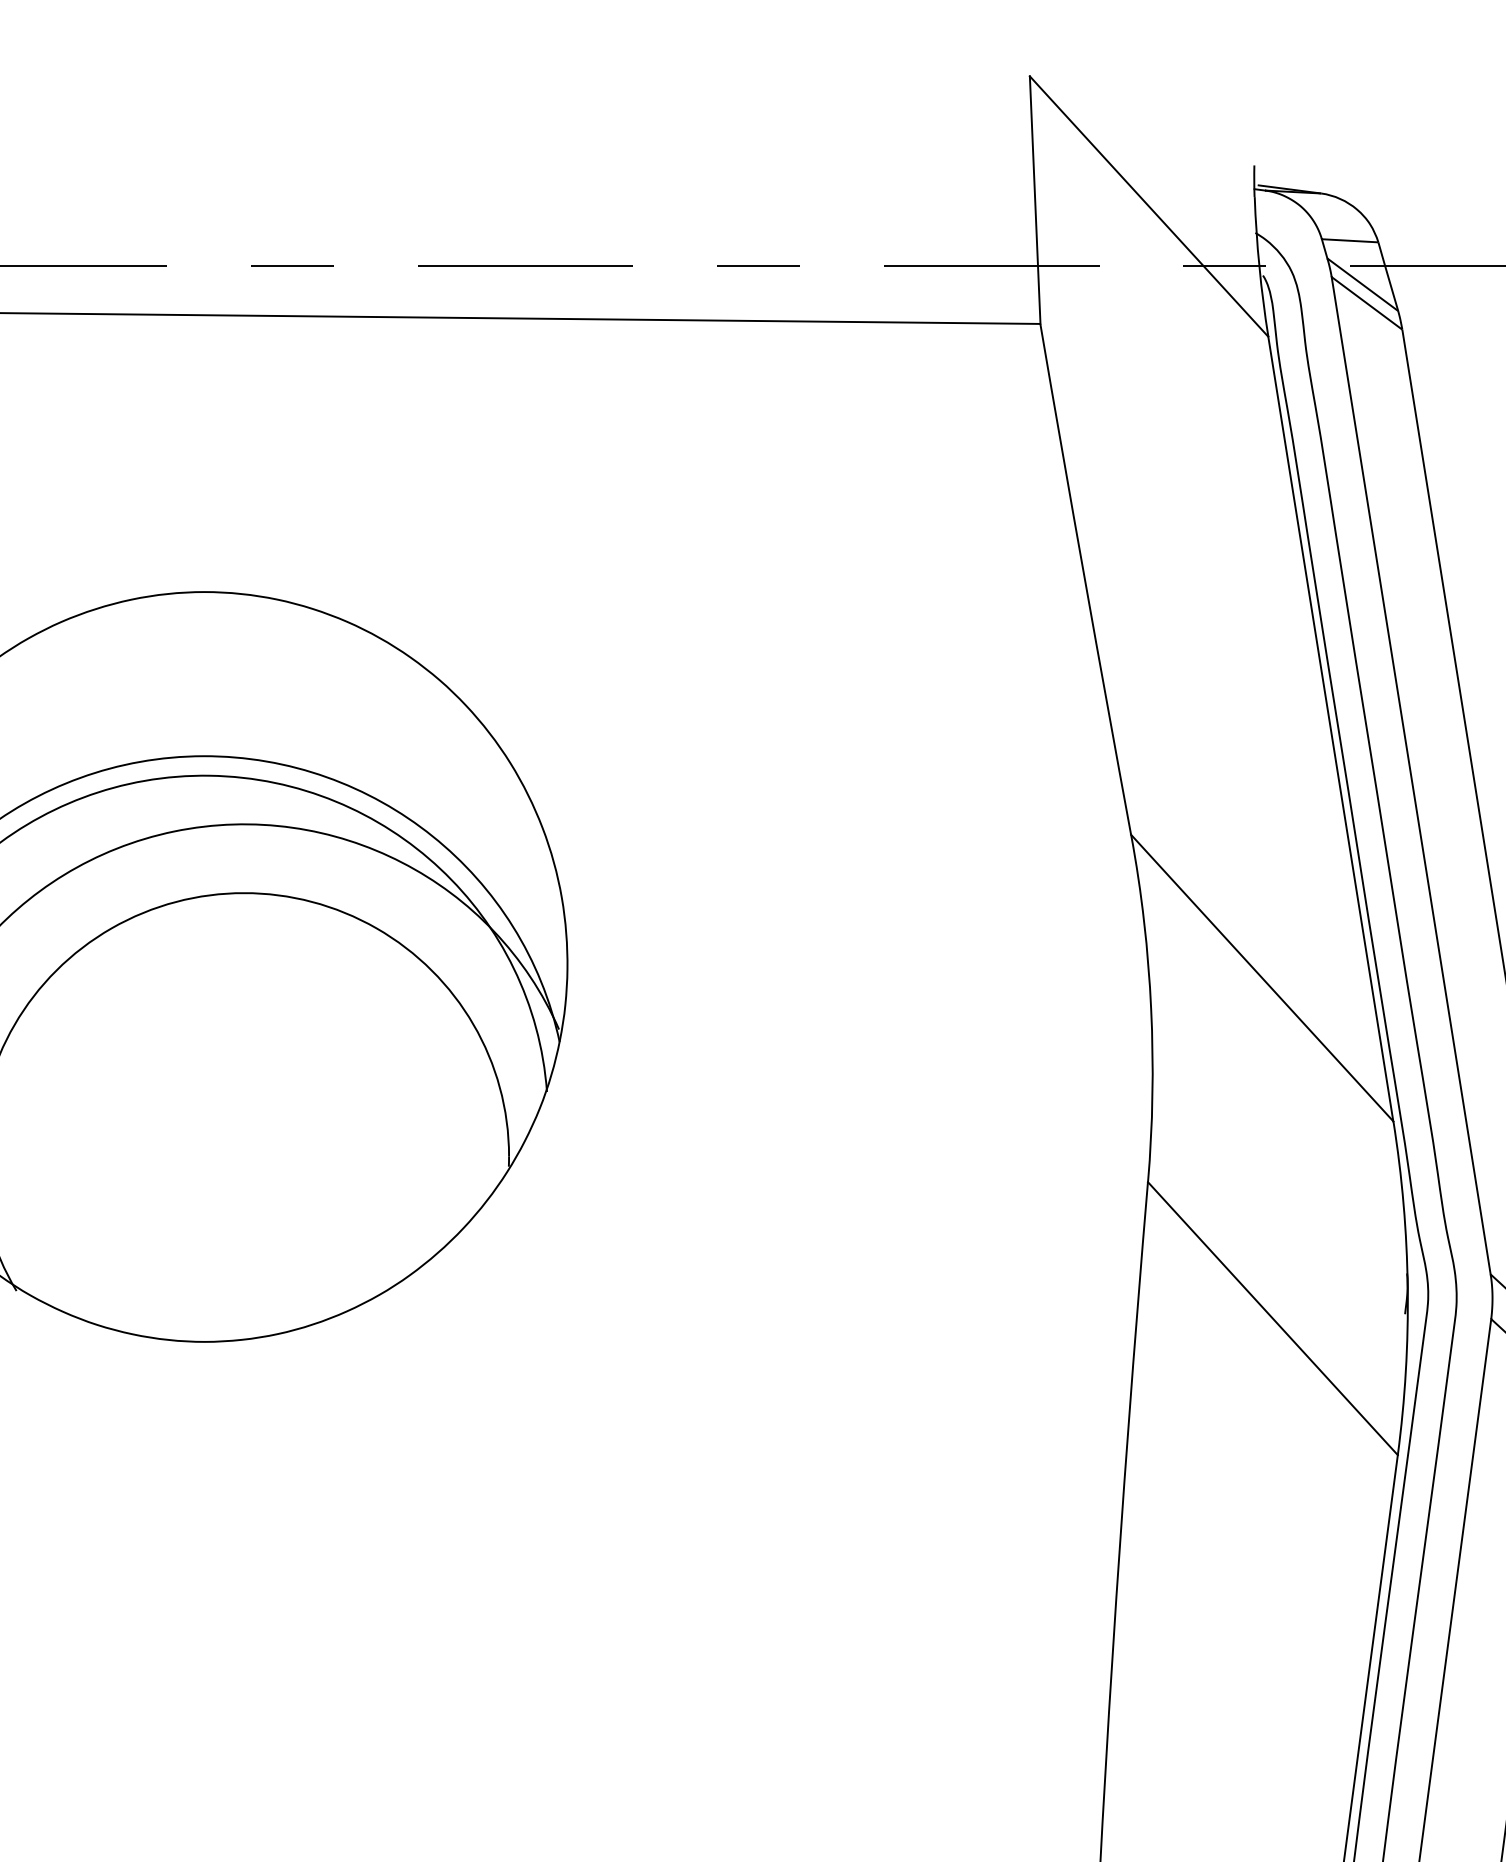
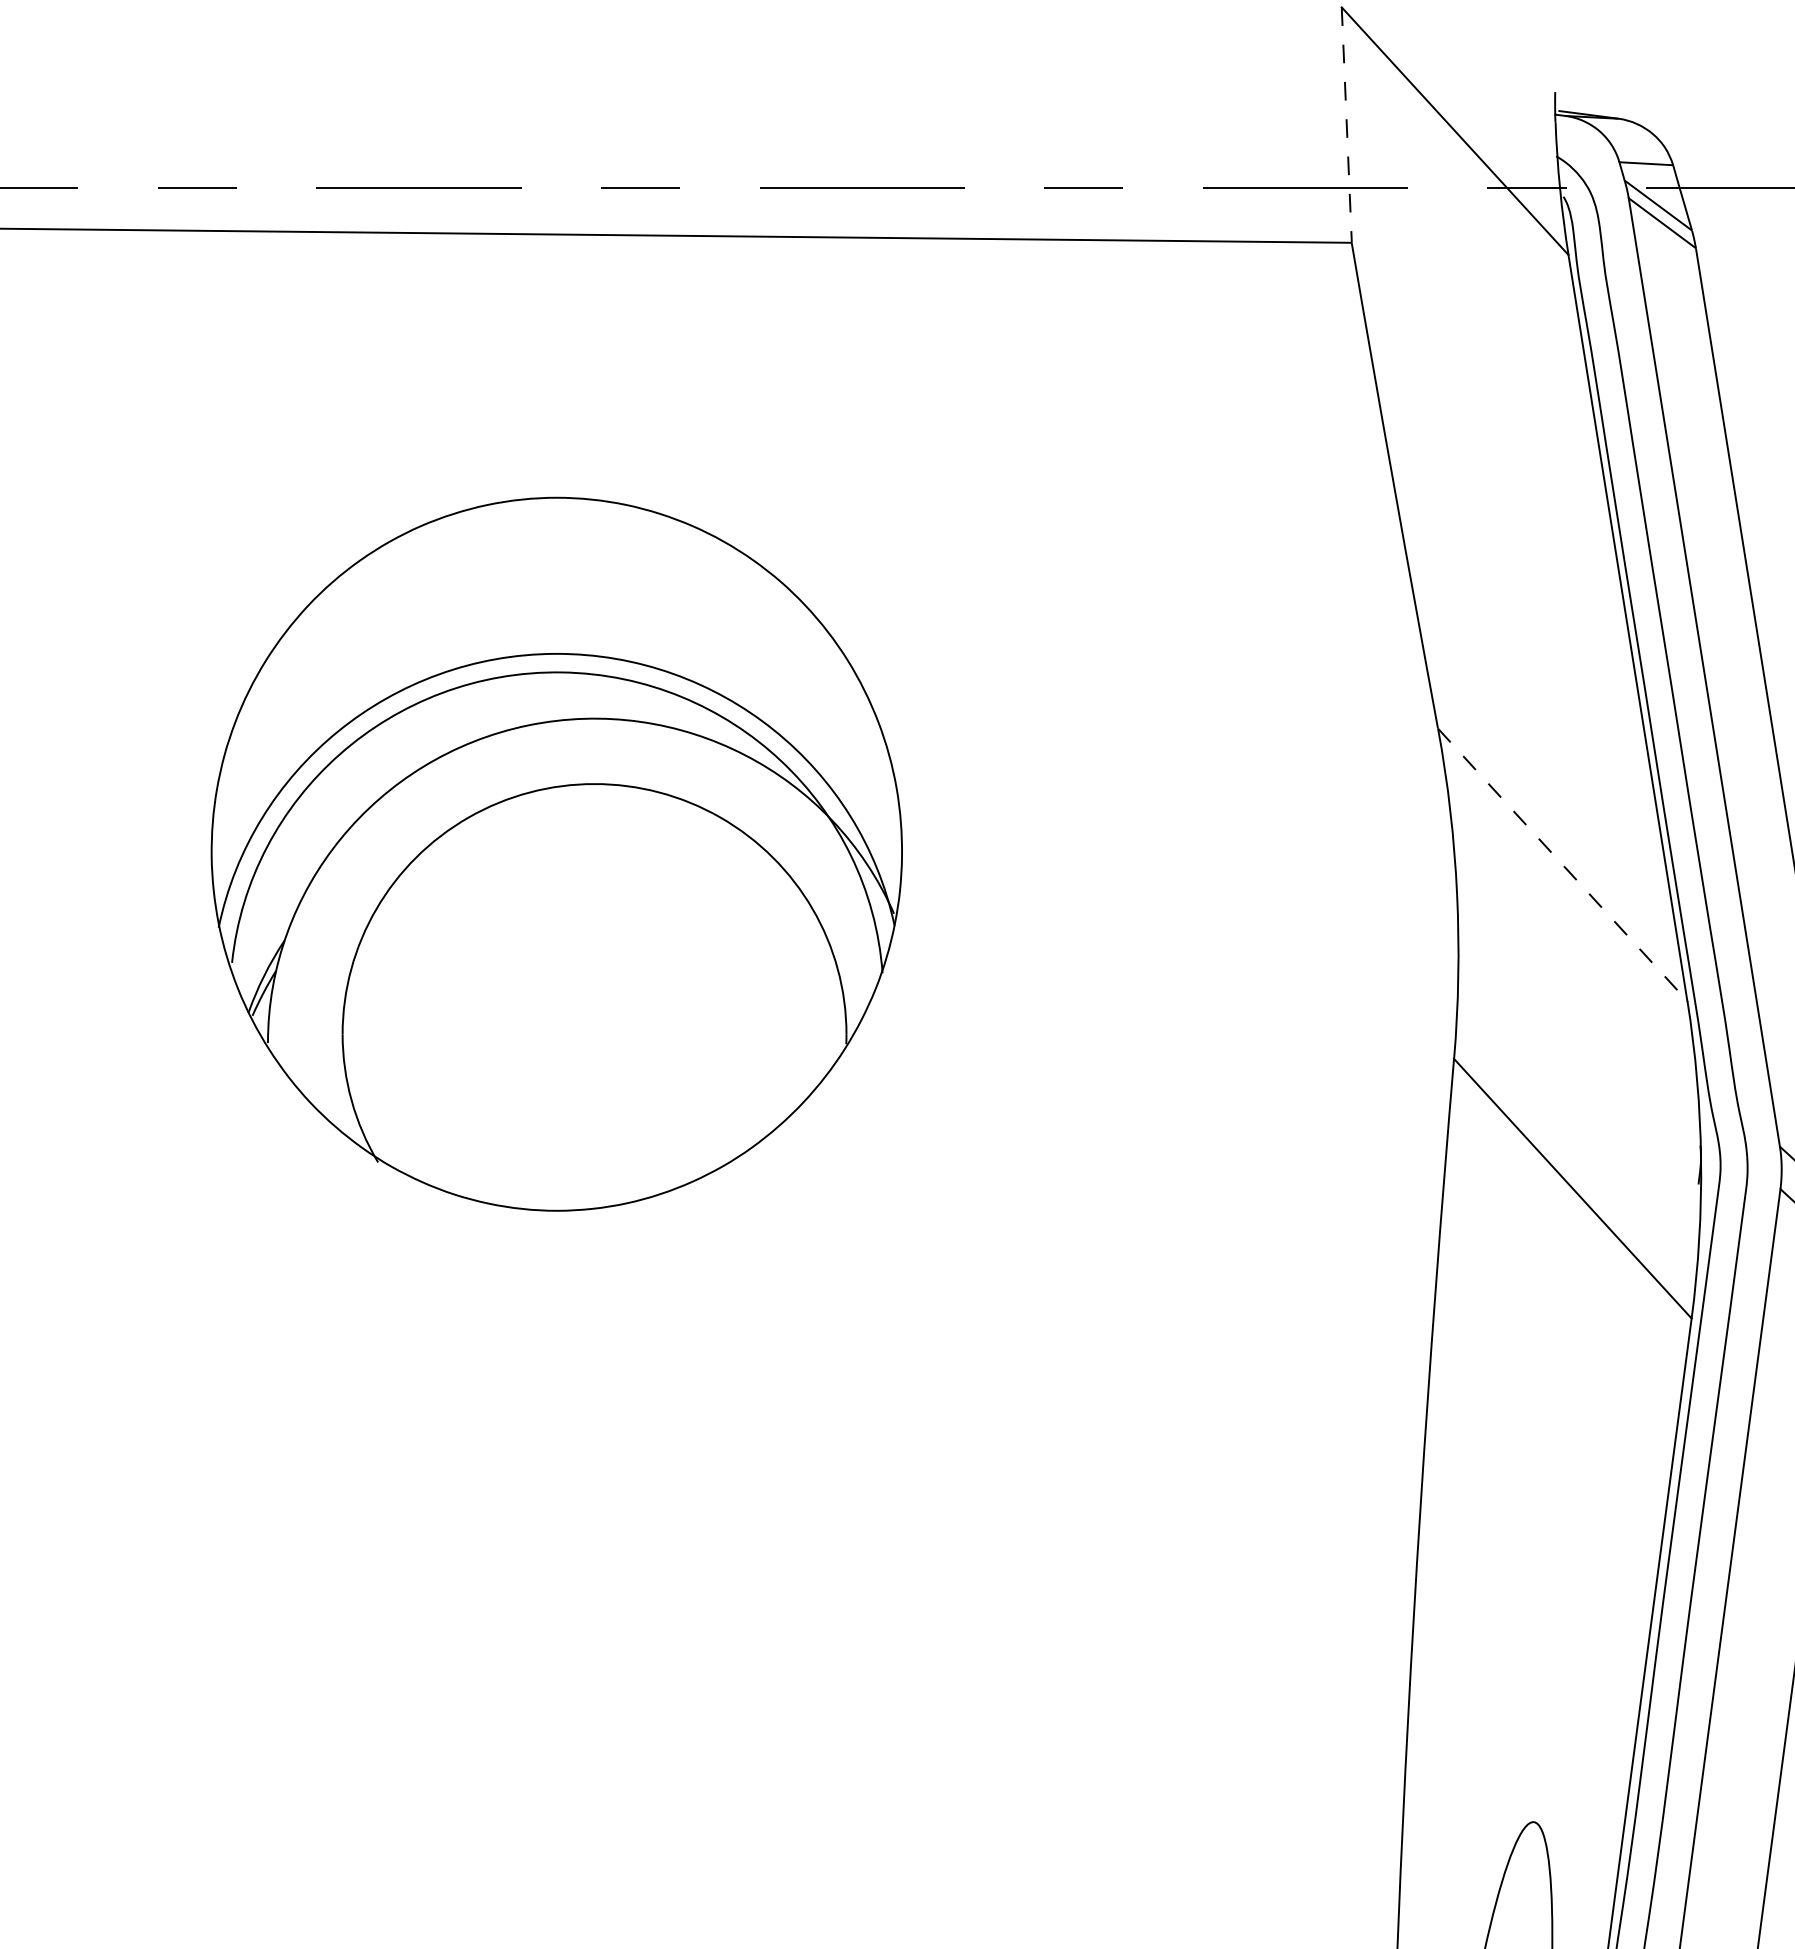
line: (1034, 200) -> (1346, 125), solid -> dashed
line: (1262, 977) -> (1562, 864), solid -> dashed

